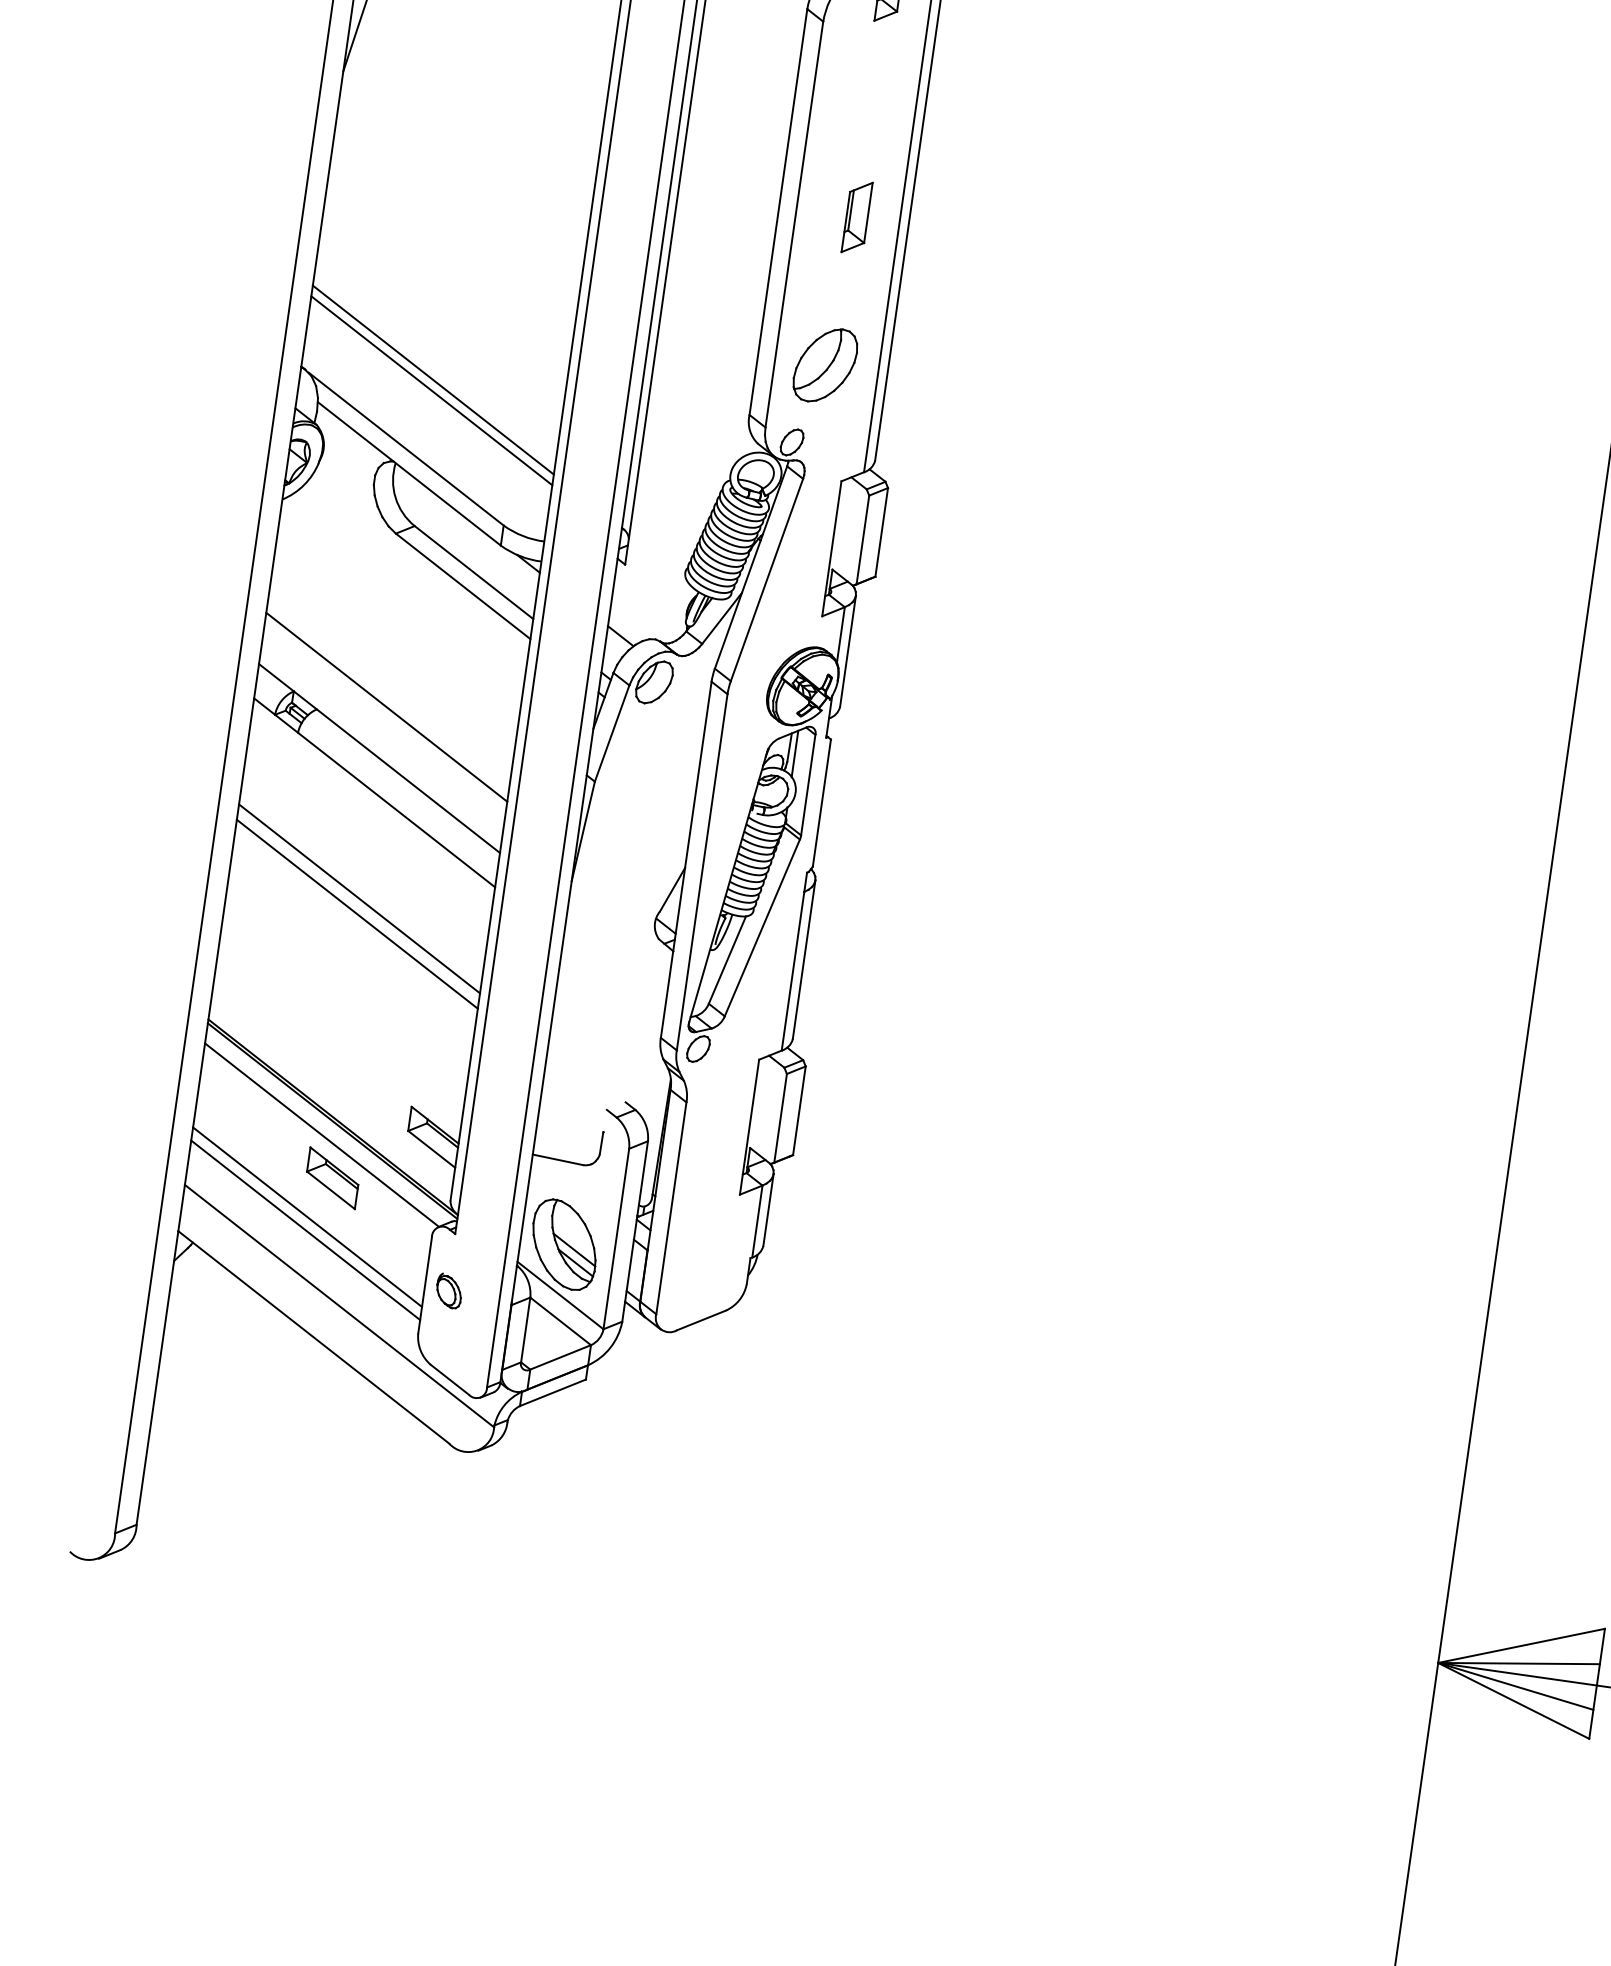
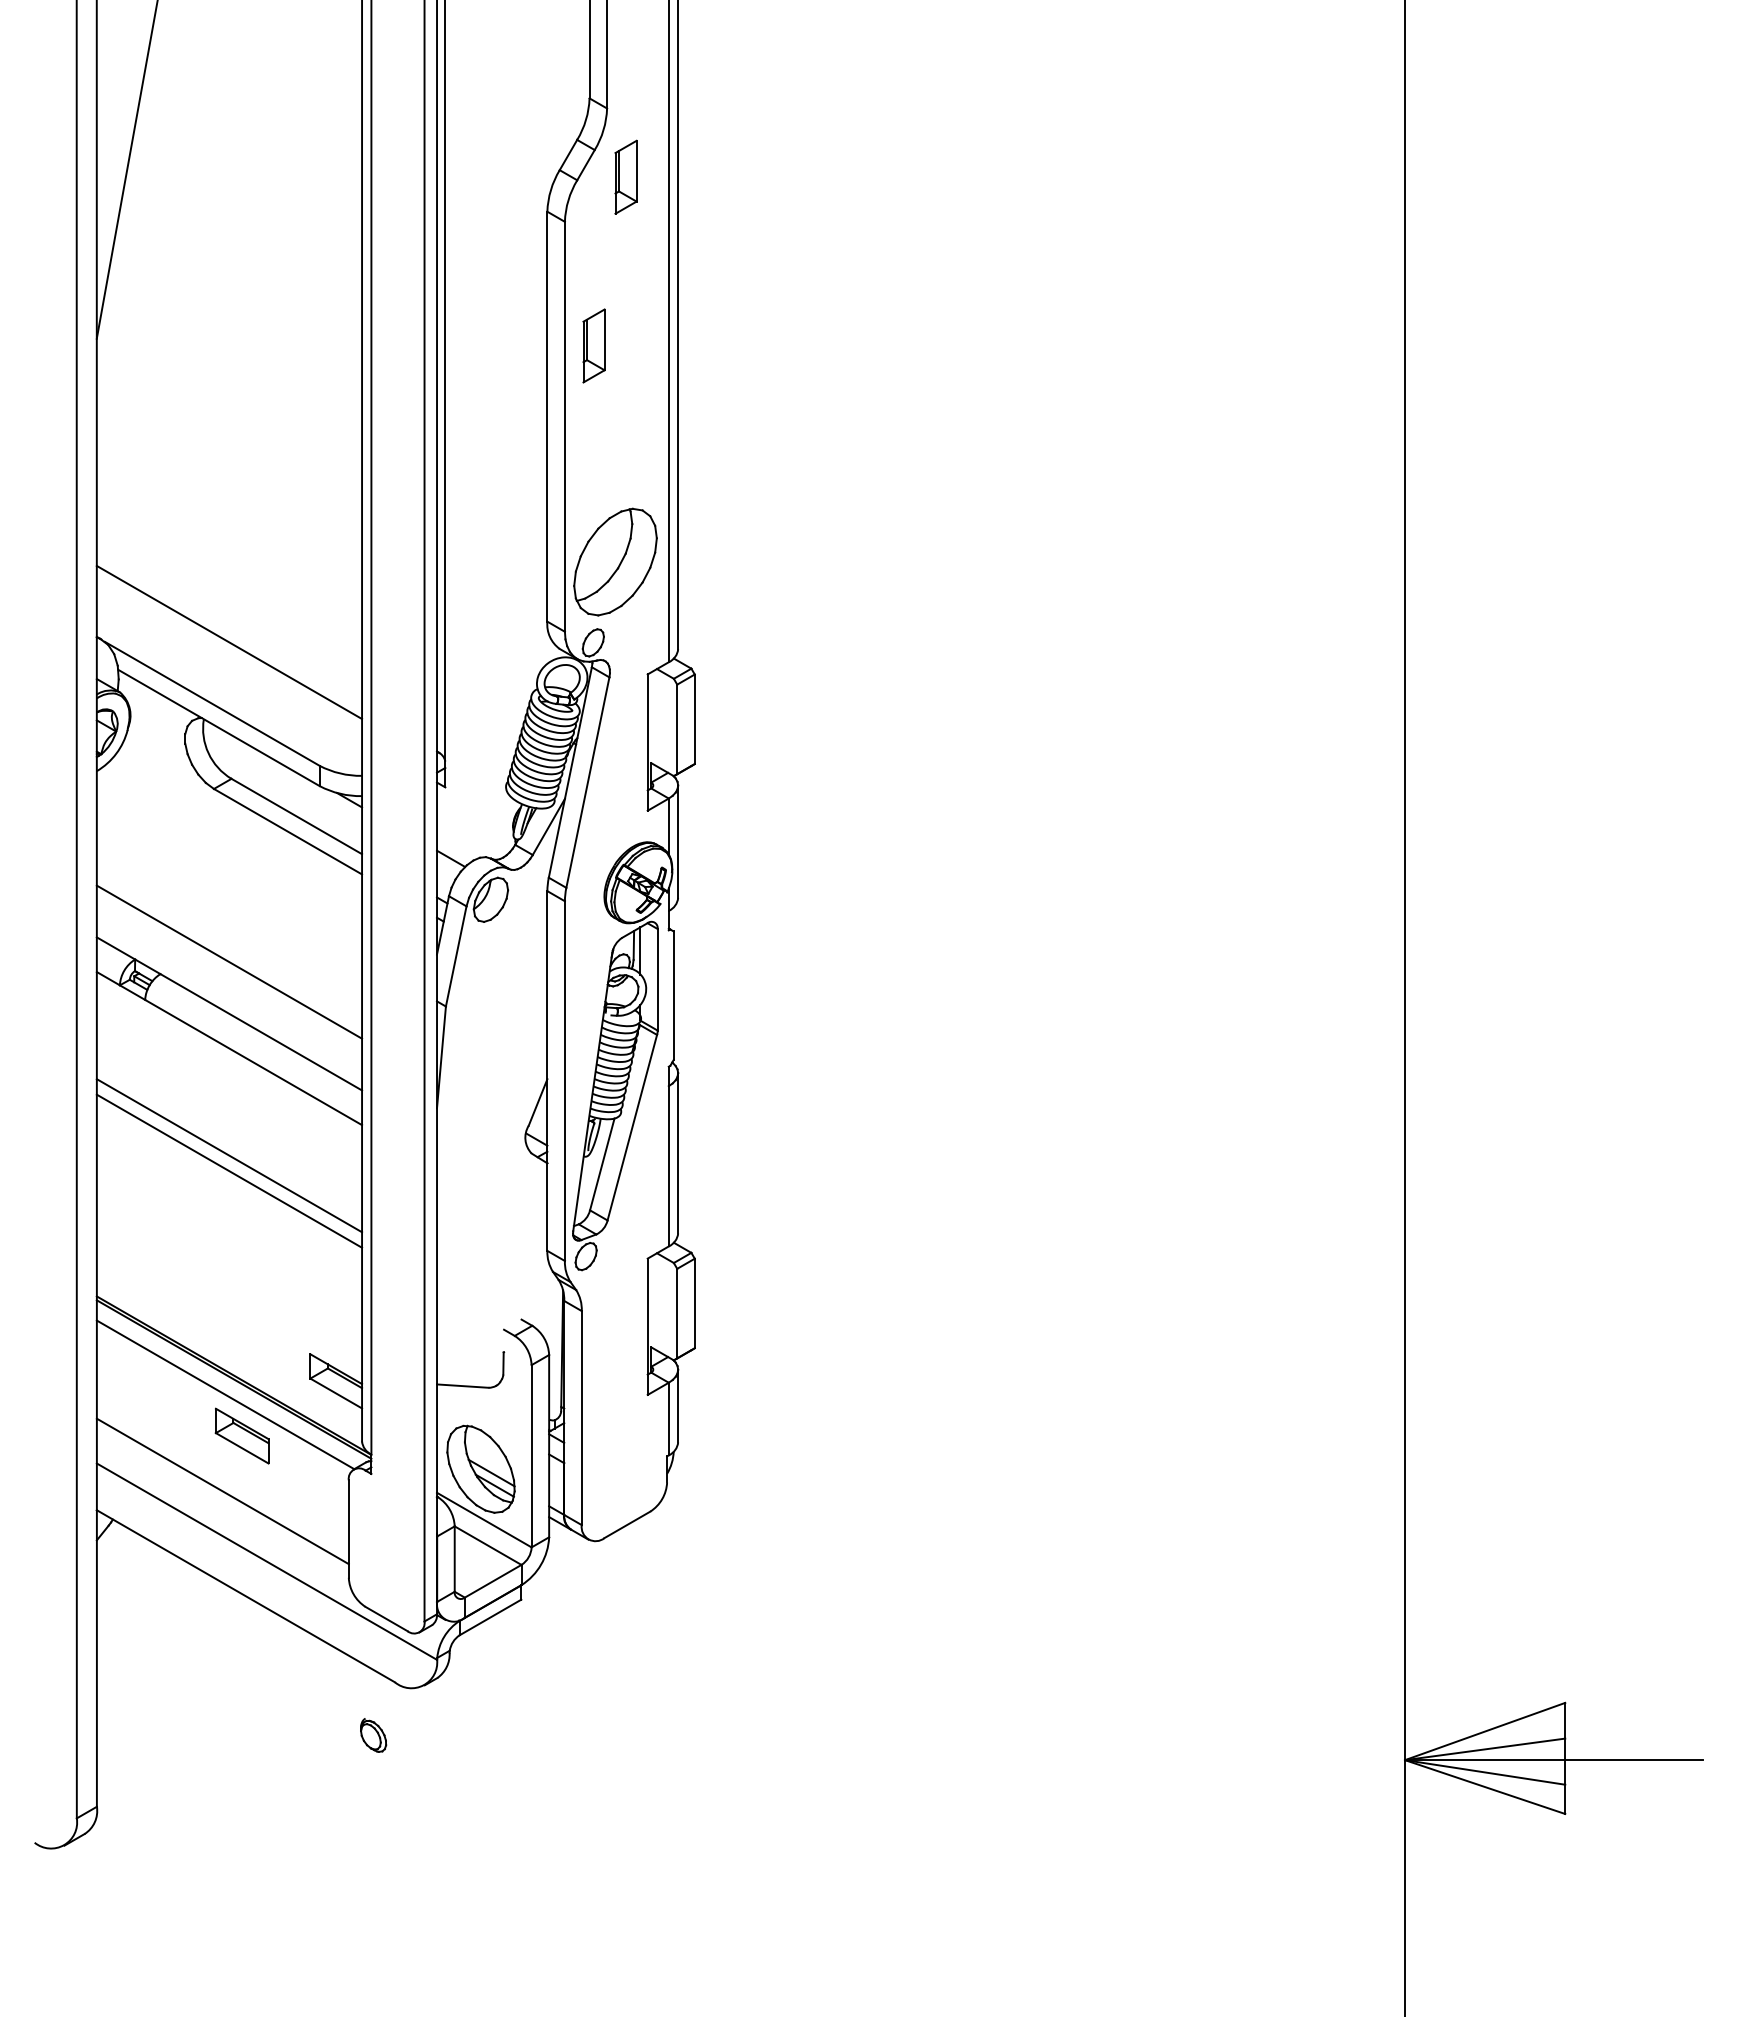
part: (856, 216) -> (593, 345), moved
part: (825, 365) -> (615, 561), size x1.4
line: (433, 379) -> (229, 631), removed
line: (307, 1216) -> (222, 1477), removed
part: (449, 1291) -> (373, 1735), moved

